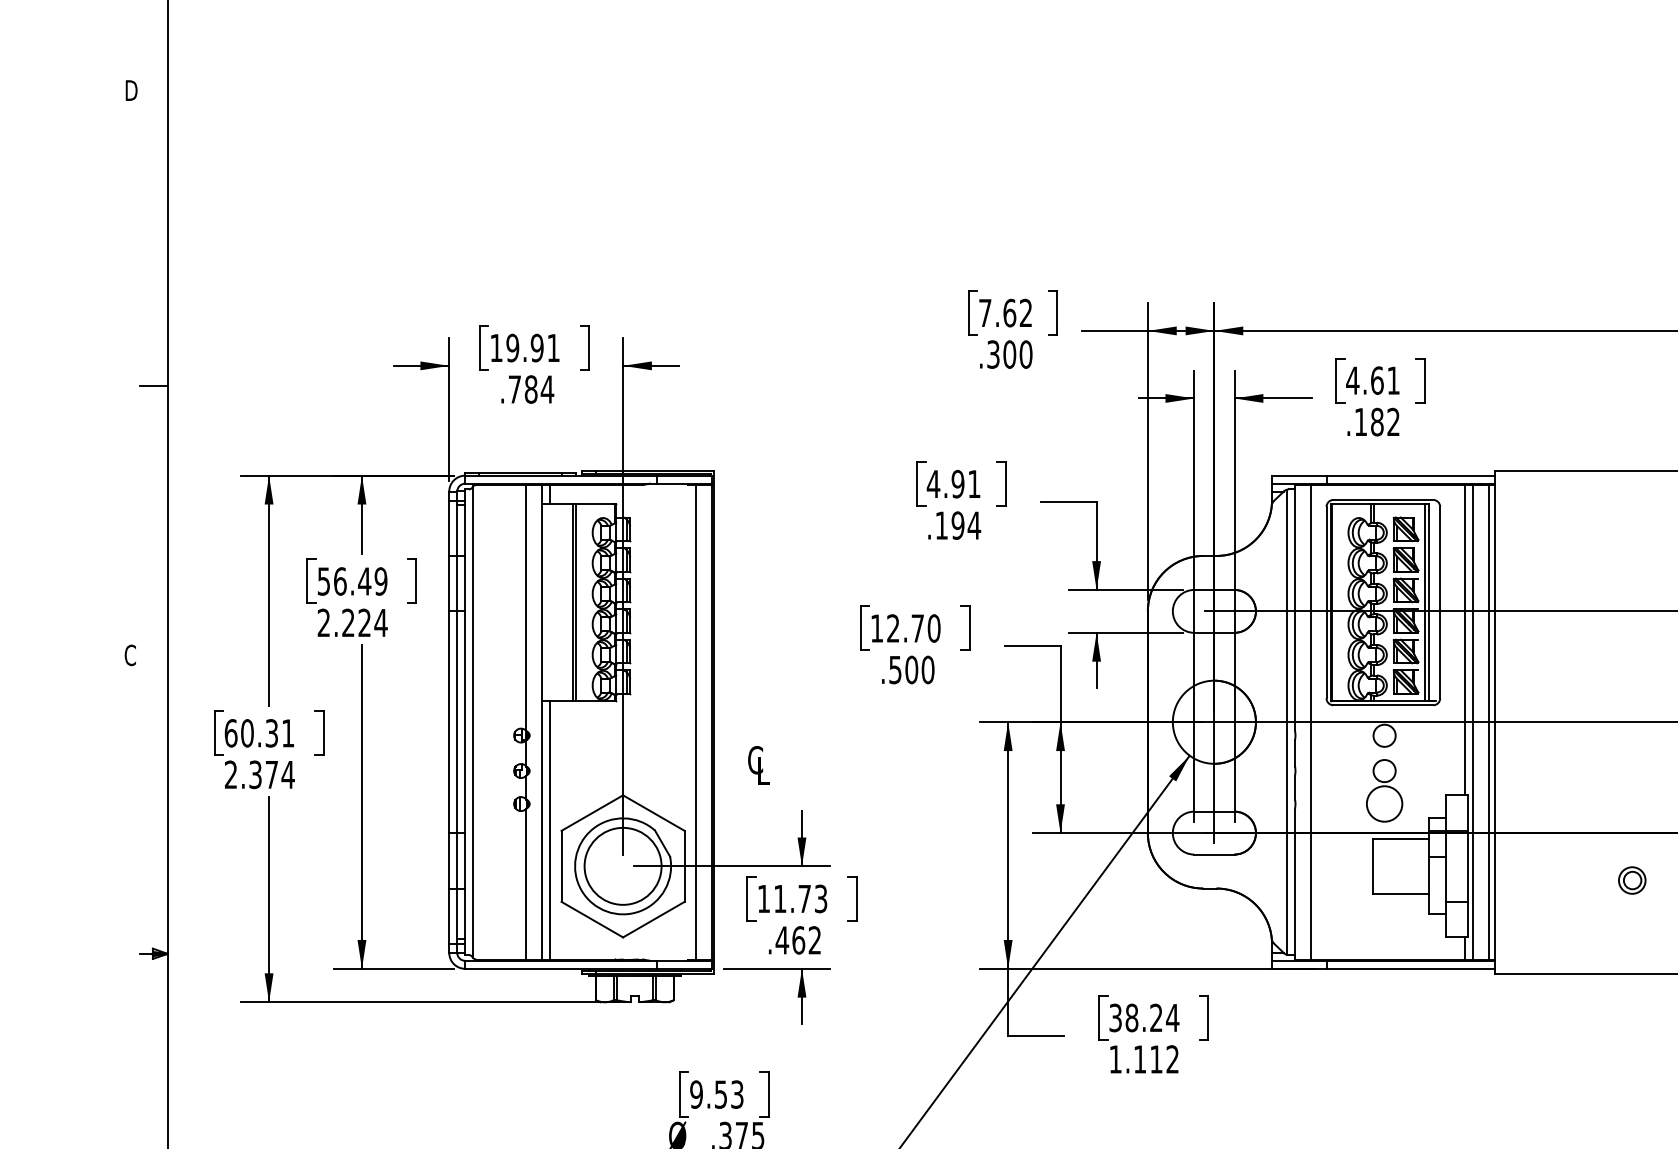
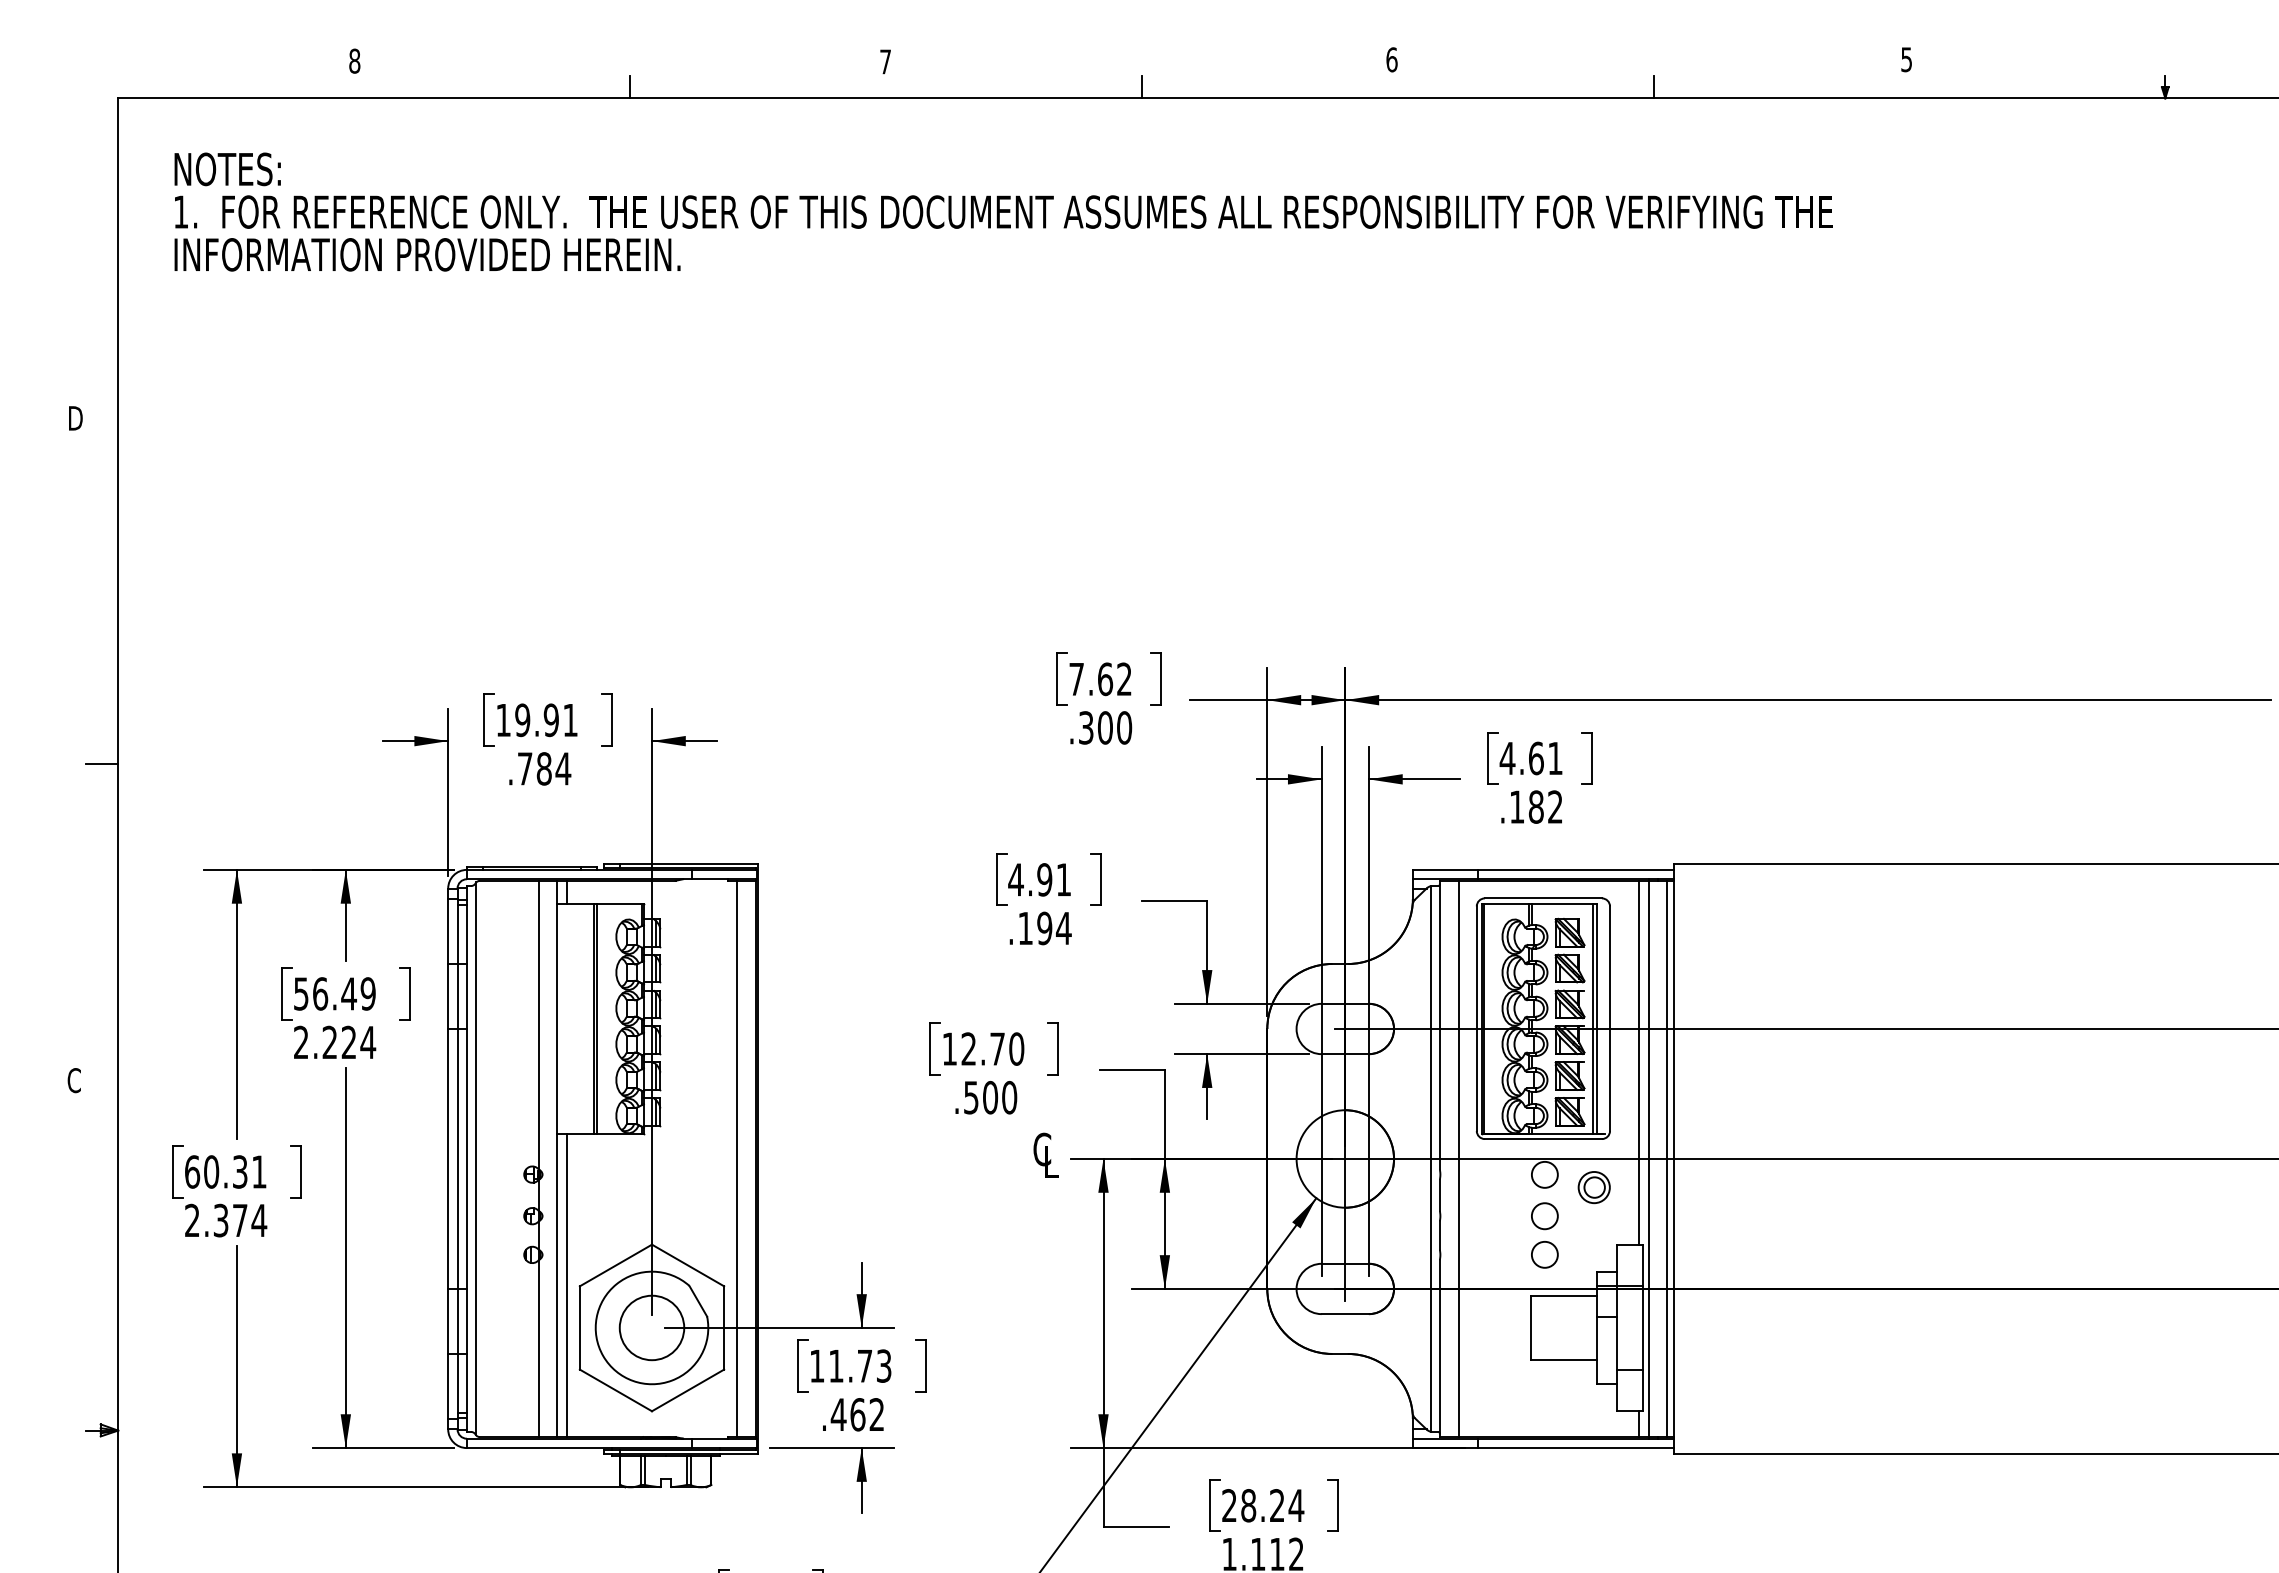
text: (758, 764) -> (1045, 1154), moved
circle: (1384, 803) -> (1544, 1254), size x0.62
circle: (622, 865) -> (651, 1327), size x0.71
part: (1631, 880) -> (1593, 1187), moved
text: (1115, 1017) -> (1229, 1505), 38.24 -> 28.24

